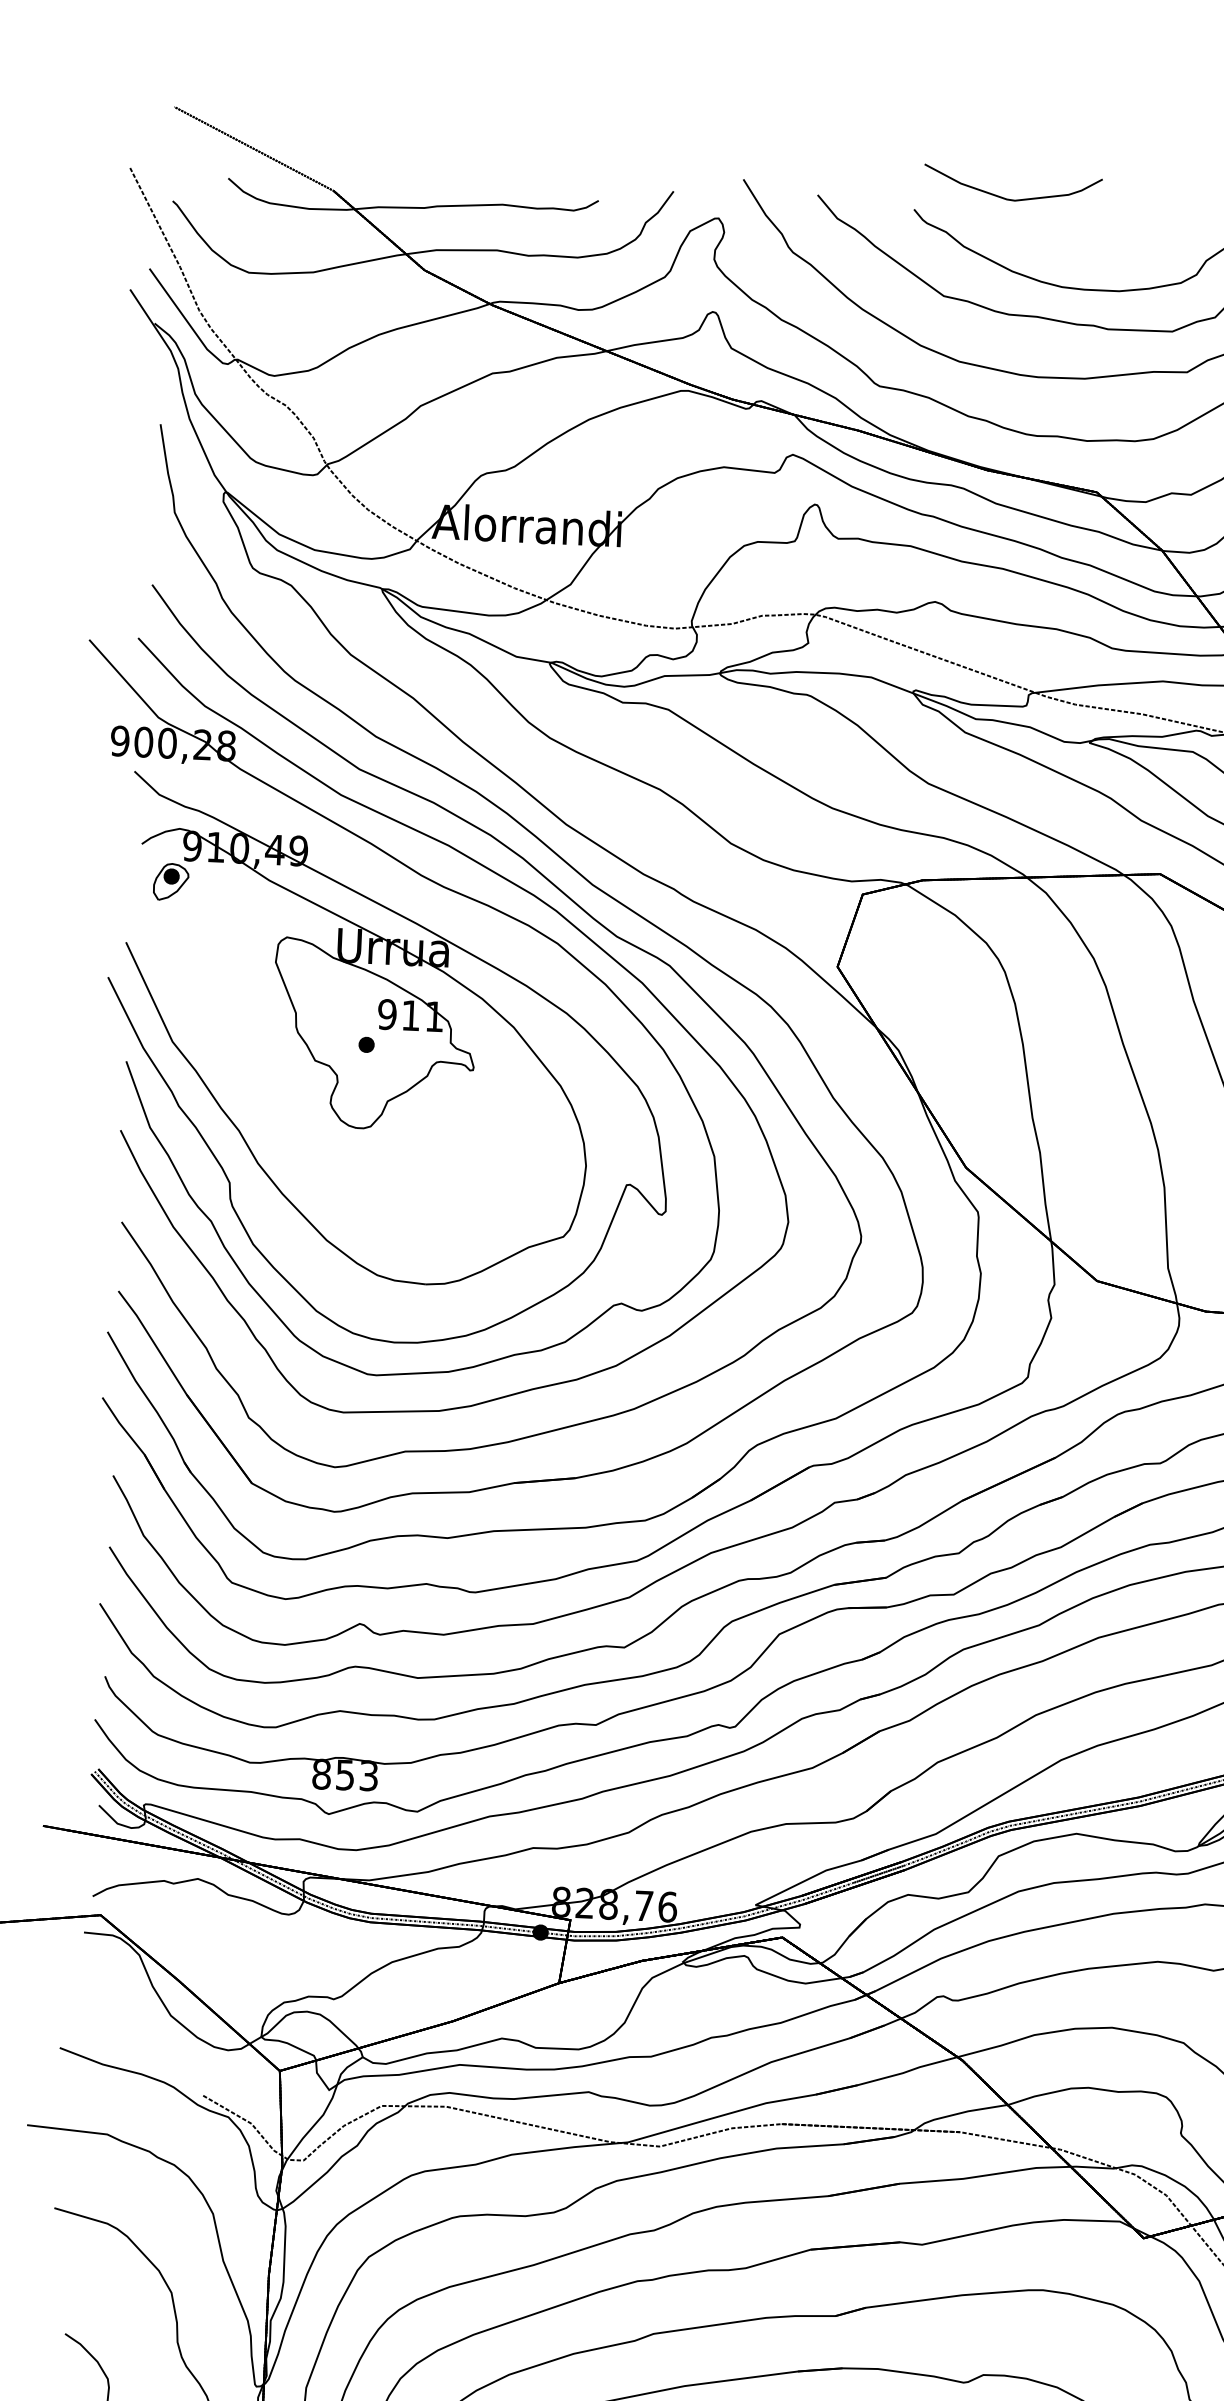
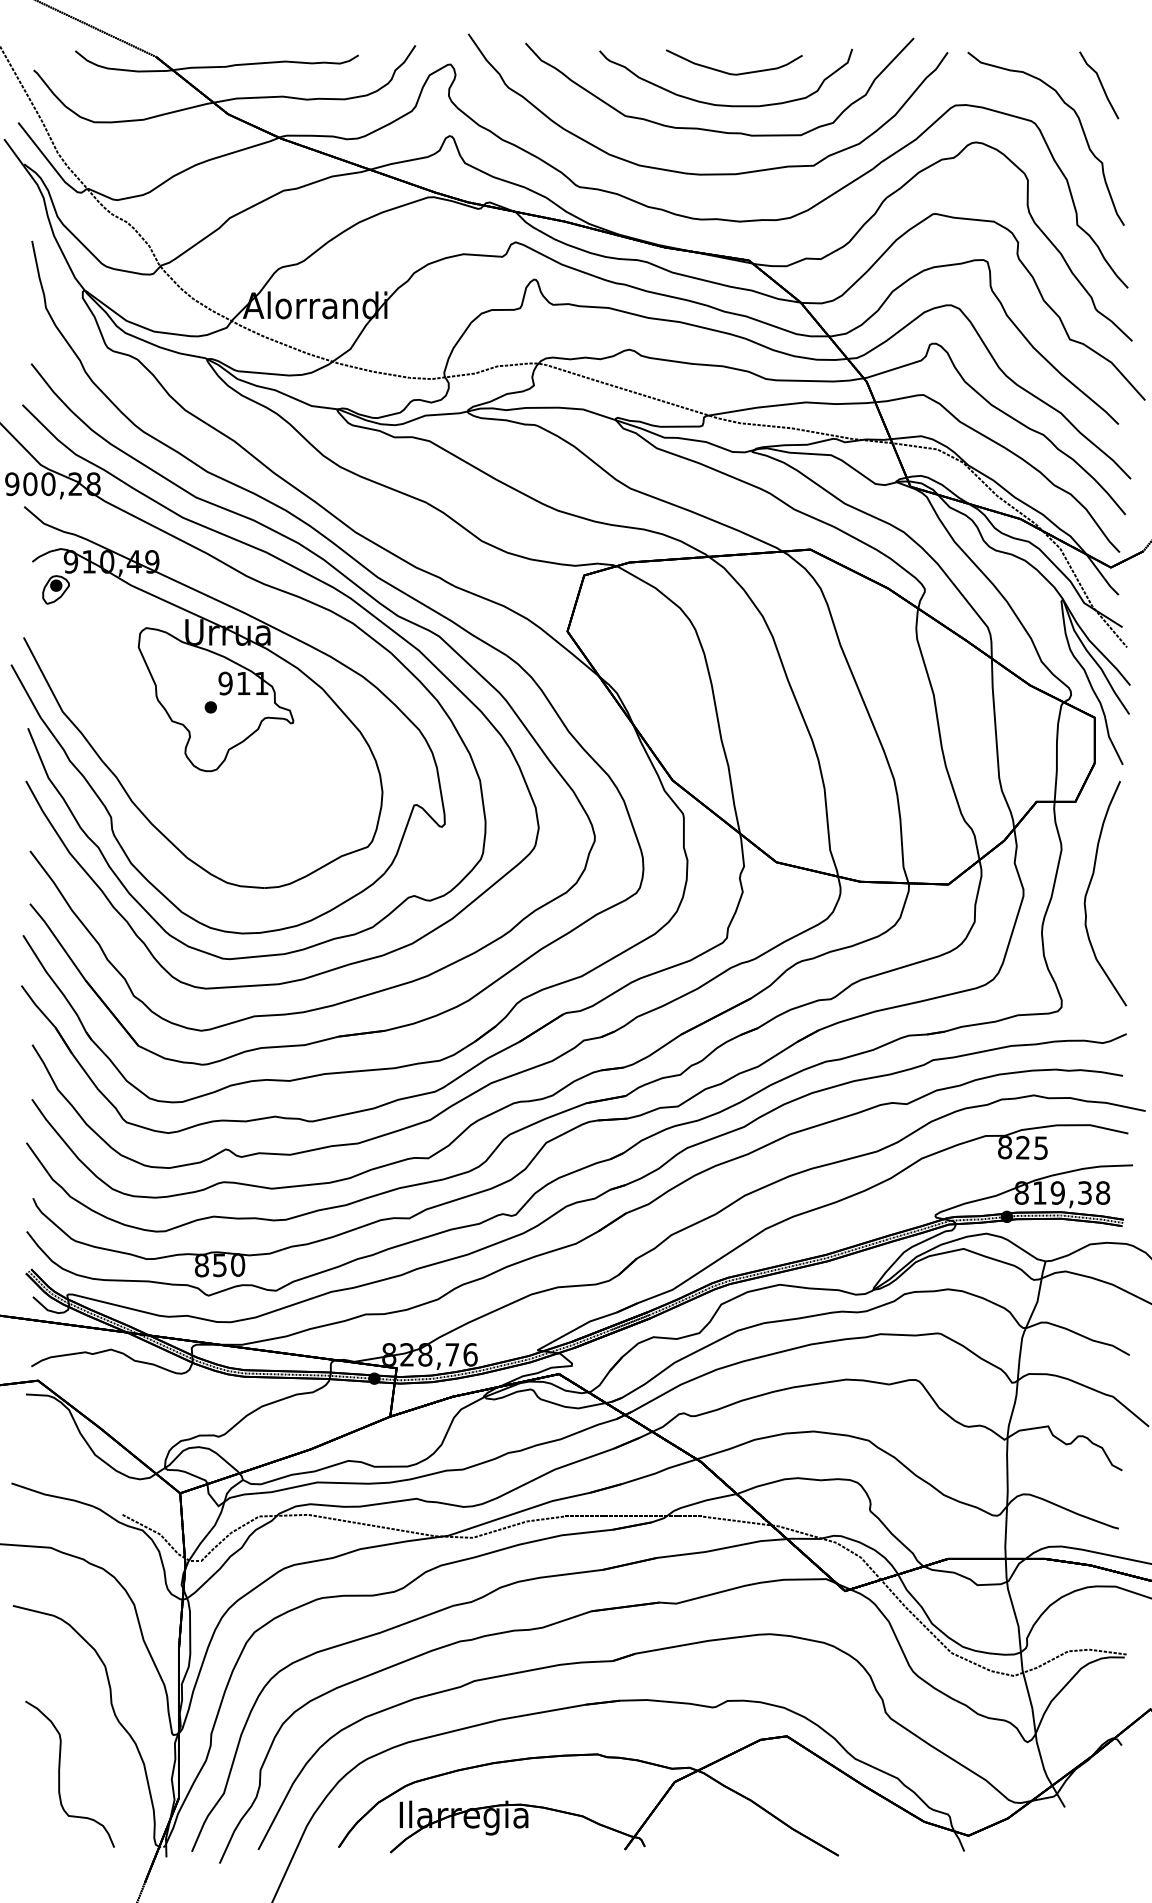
curve: (1012, 198) -> (734, 73), moved
text: (369, 1776) -> (238, 1265), 853 -> 850

